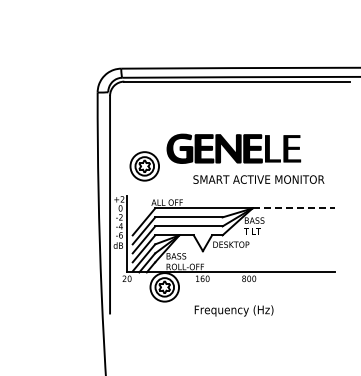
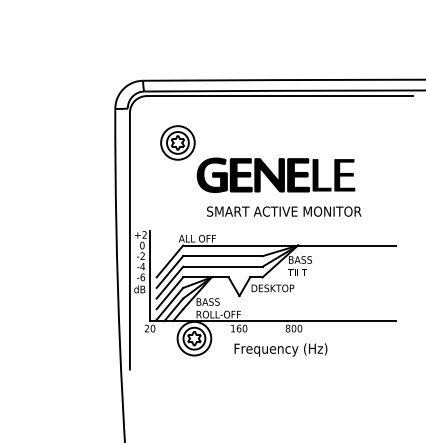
part: (144, 166) -> (177, 143), moved
text: (258, 179) -> (283, 211), moved
line: (294, 208) -> (347, 245), dashed -> solid
text: (233, 310) -> (280, 349), moved

